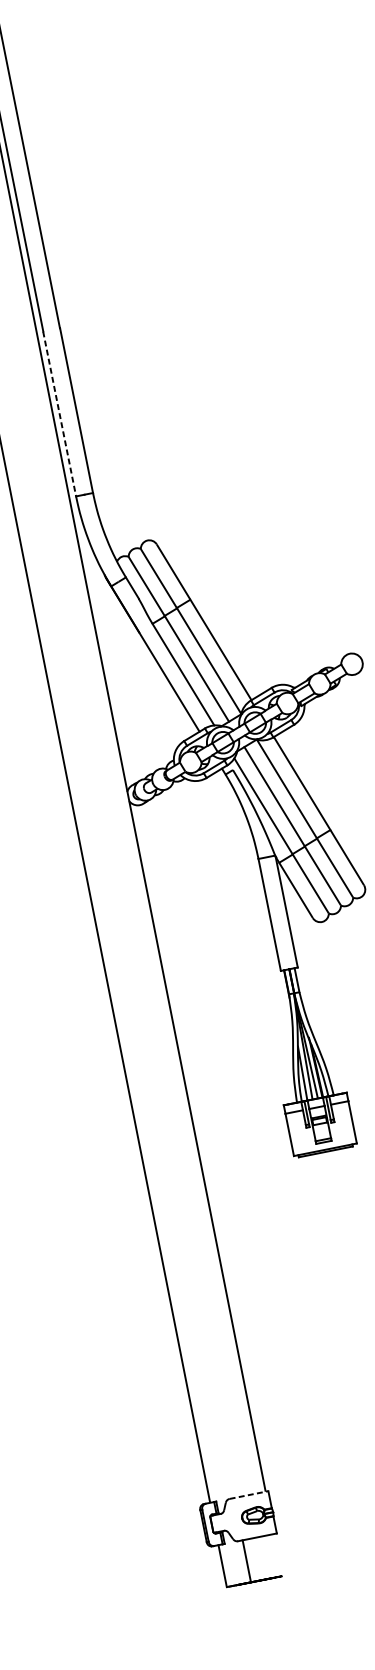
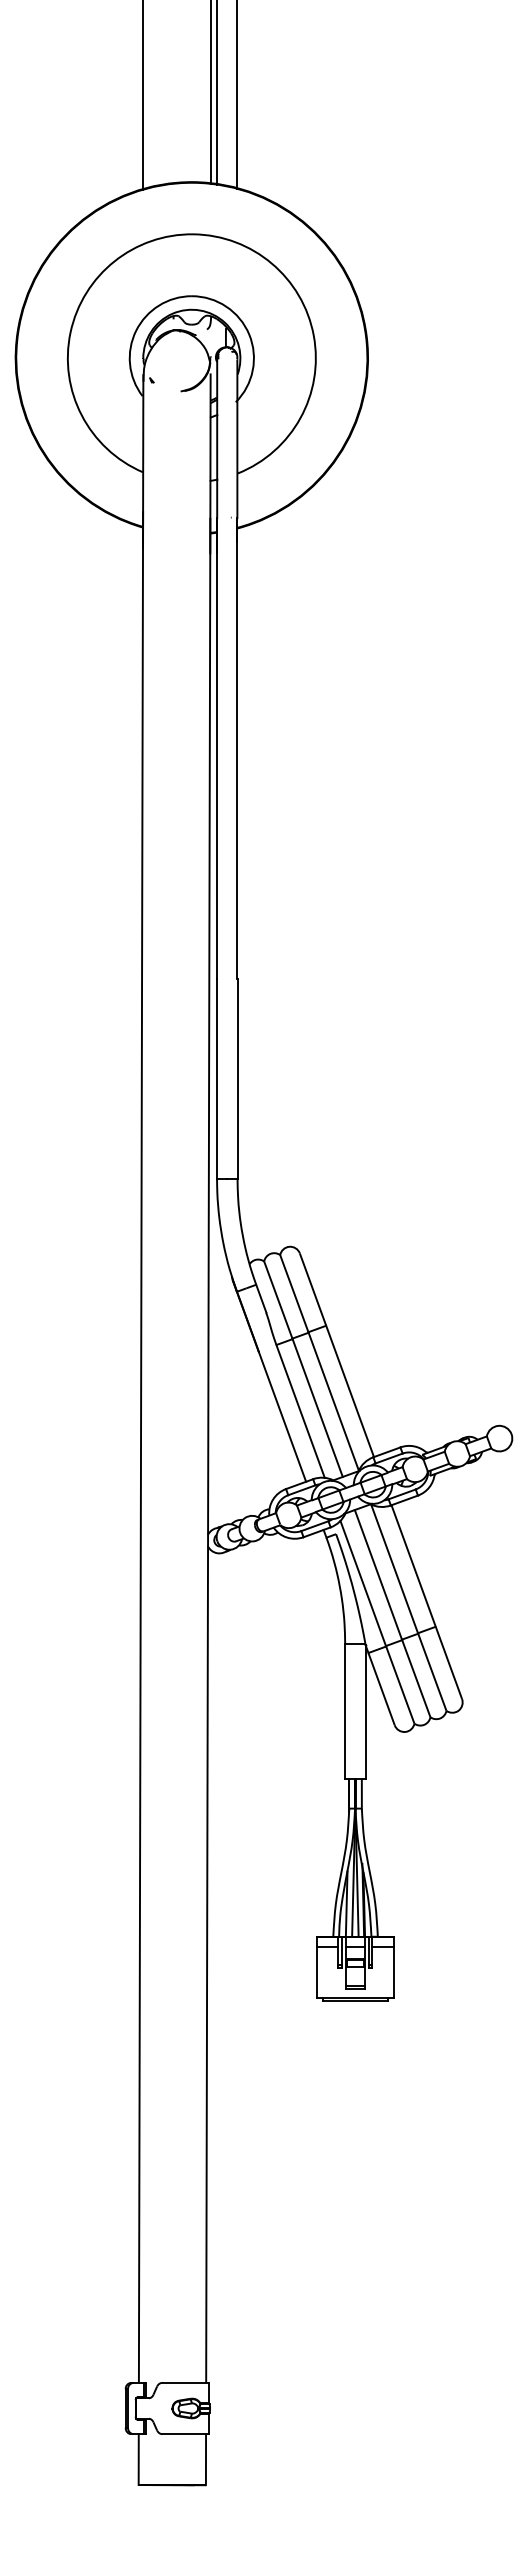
line: (59, 413) -> (217, 1078), dashed -> solid
line: (249, 1494) -> (186, 2382), dashed -> solid
line: (246, 1561) -> (205, 2459), moved

